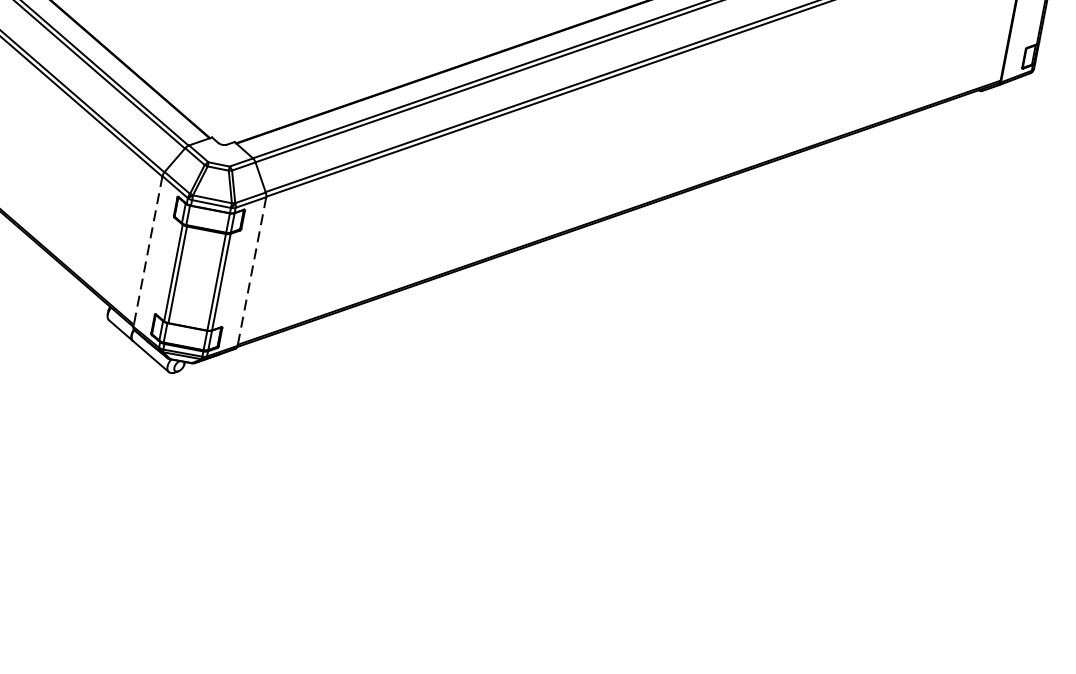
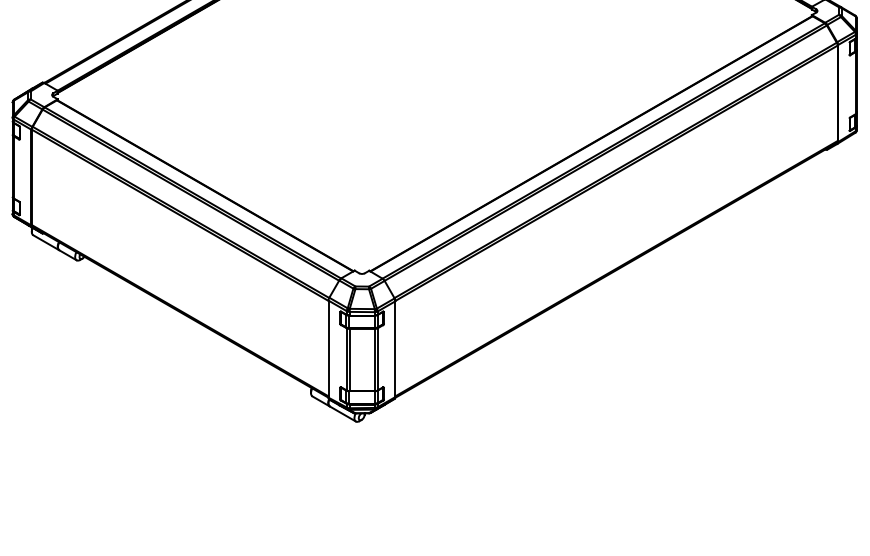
line: (147, 252) -> (328, 349), dashed -> solid
line: (251, 272) -> (395, 349), dashed -> solid

